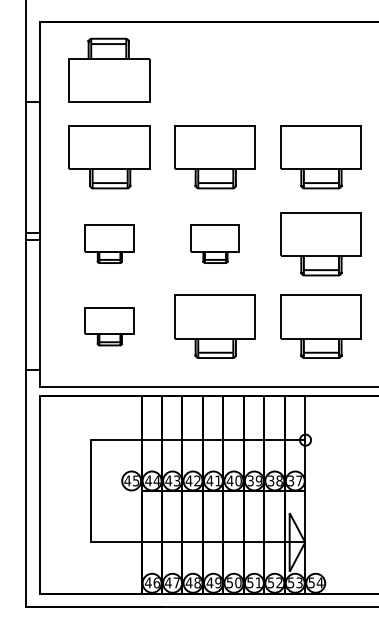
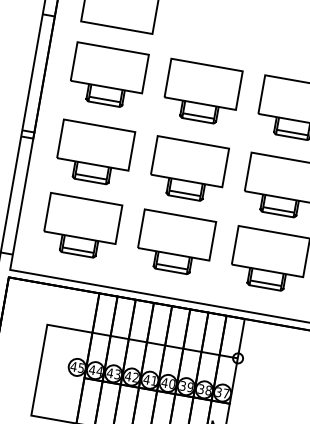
part: (109, 244) -> (94, 153), size x1.67
part: (214, 244) -> (187, 170), size x1.67
part: (109, 326) -> (81, 226), size x1.67

